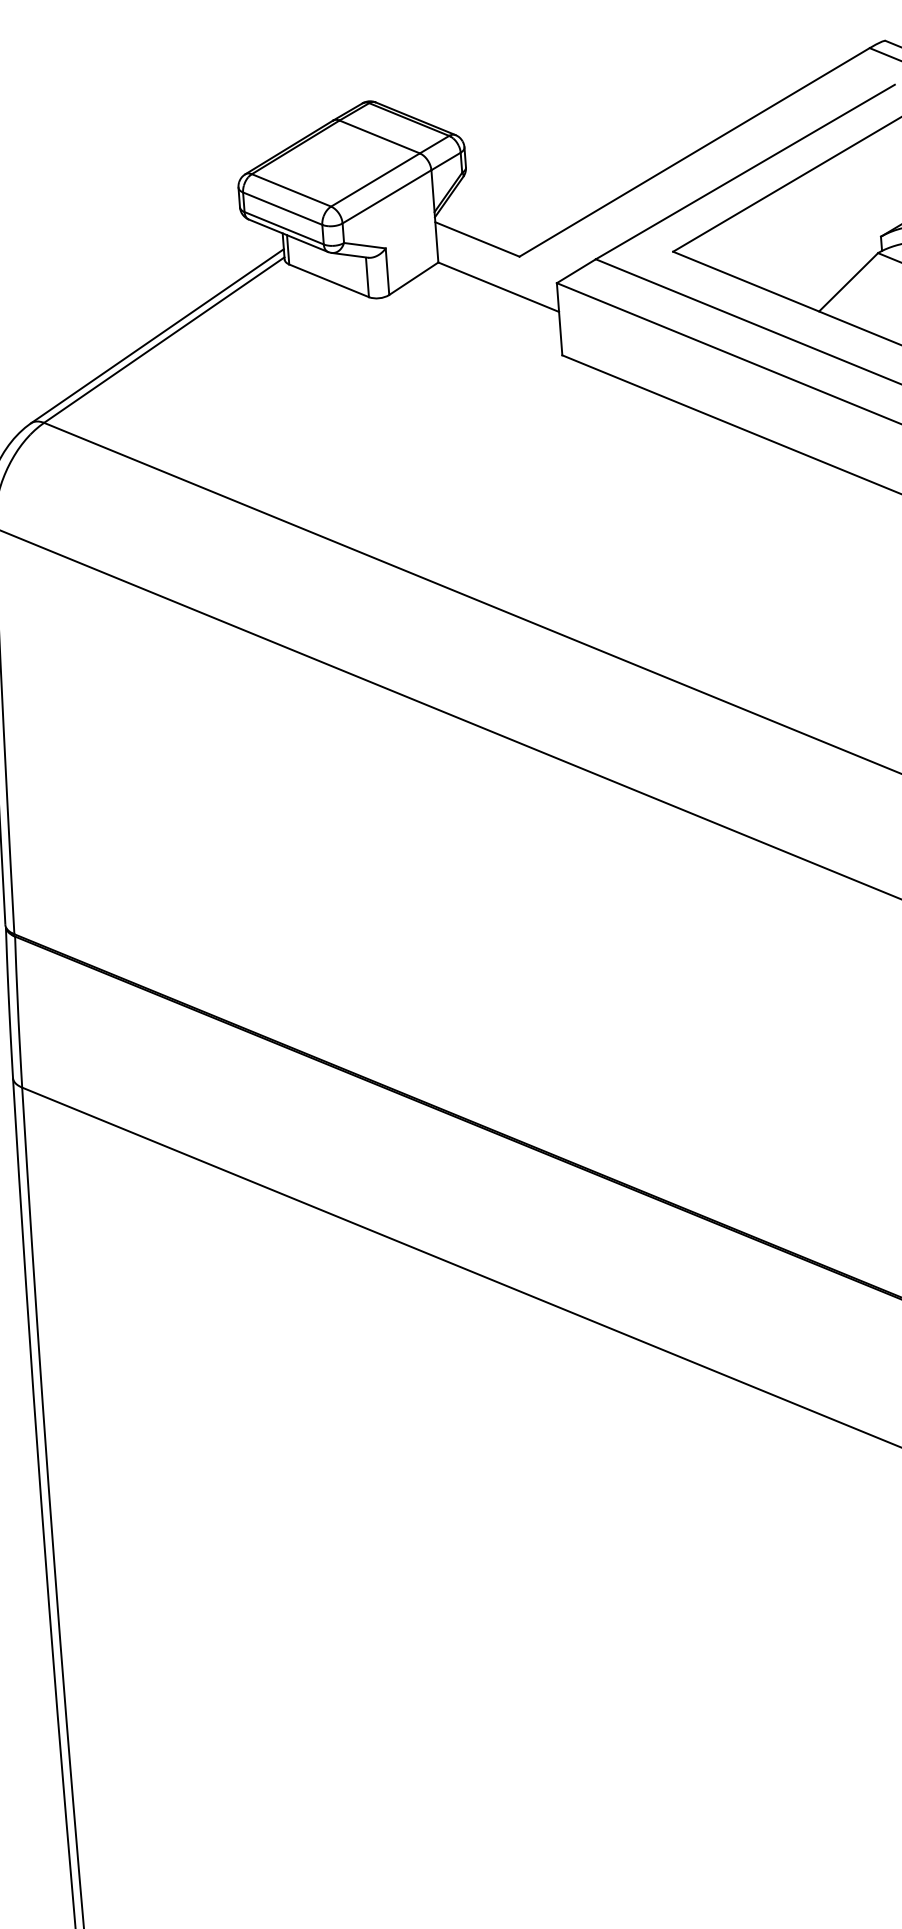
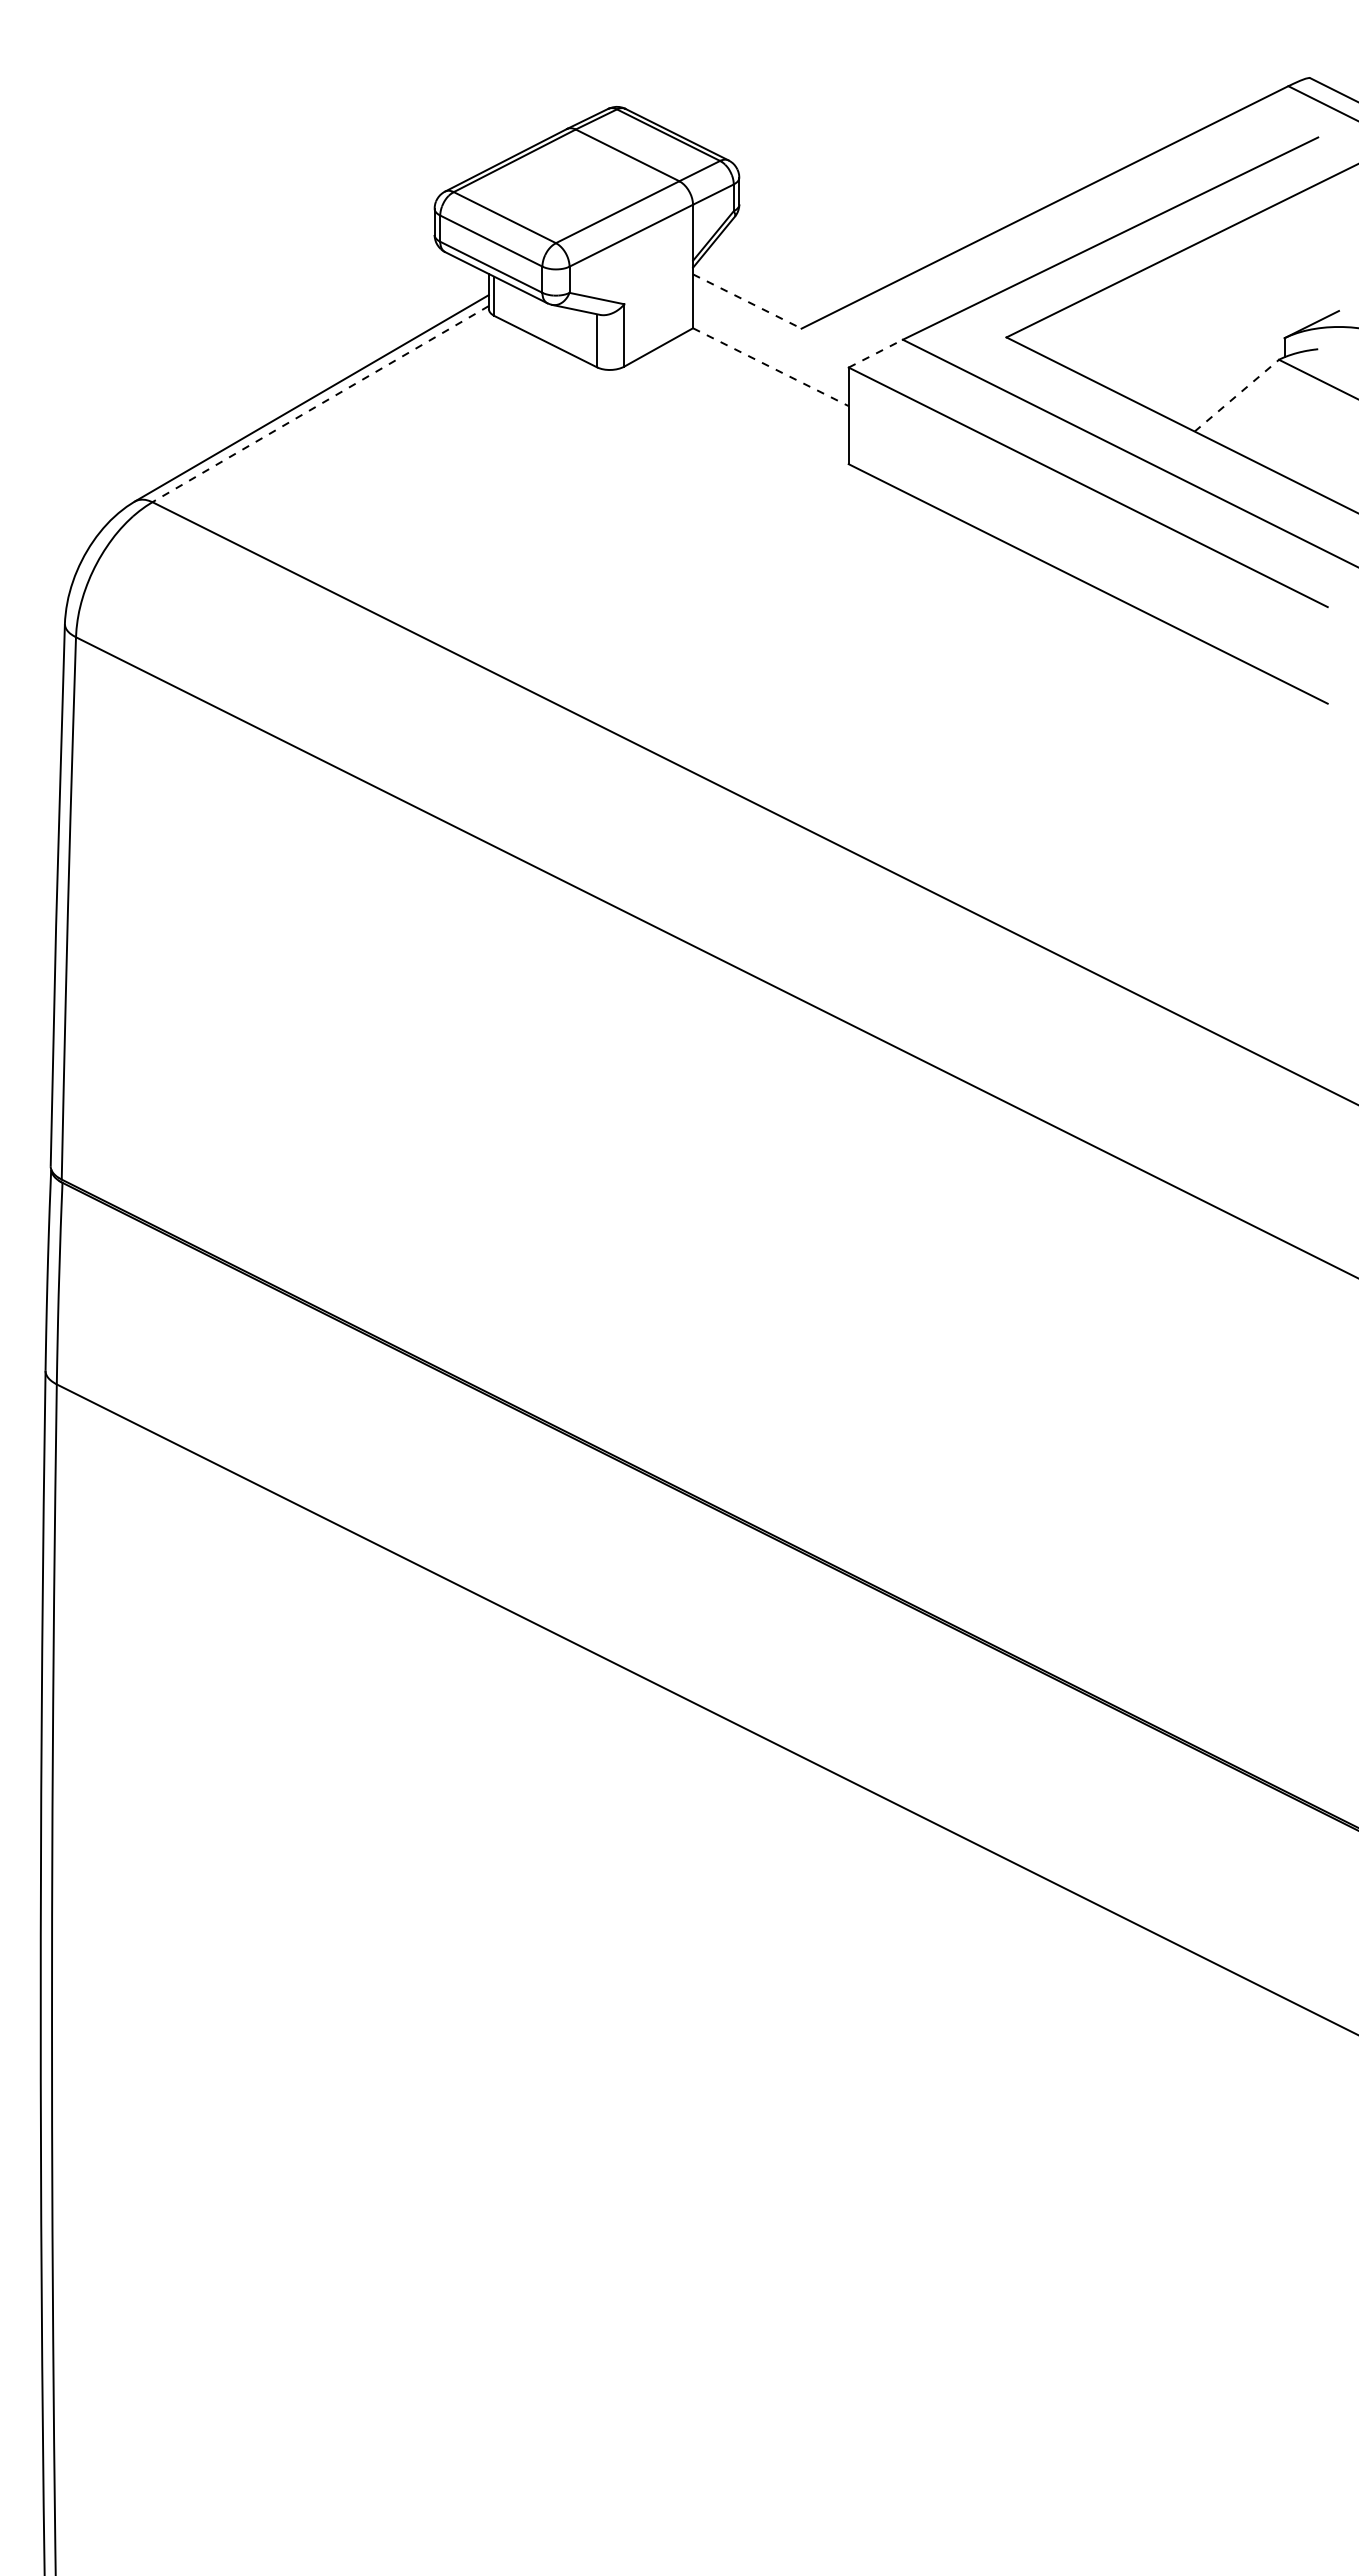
line: (477, 239) -> (747, 301), solid -> dashed
line: (576, 271) -> (876, 353), solid -> dashed
line: (849, 282) -> (1237, 395), solid -> dashed
line: (499, 287) -> (771, 367), solid -> dashed
line: (164, 340) -> (320, 404), solid -> dashed

